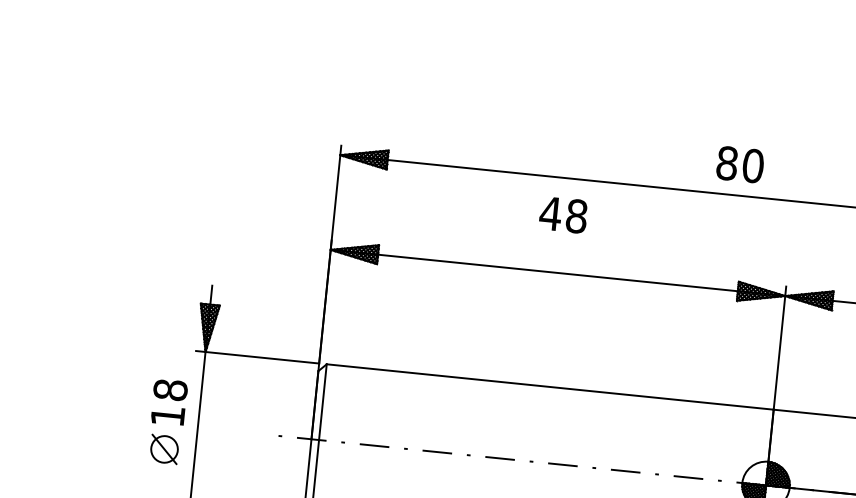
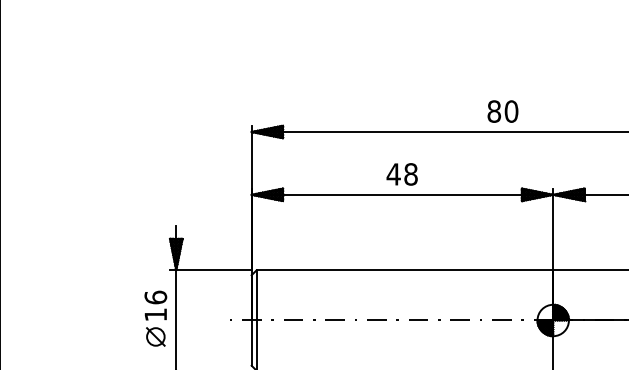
text: (739, 164) -> (502, 111), moved
text: (562, 215) -> (401, 174), moved
text: (170, 389) -> (155, 297), 18 -> 16

